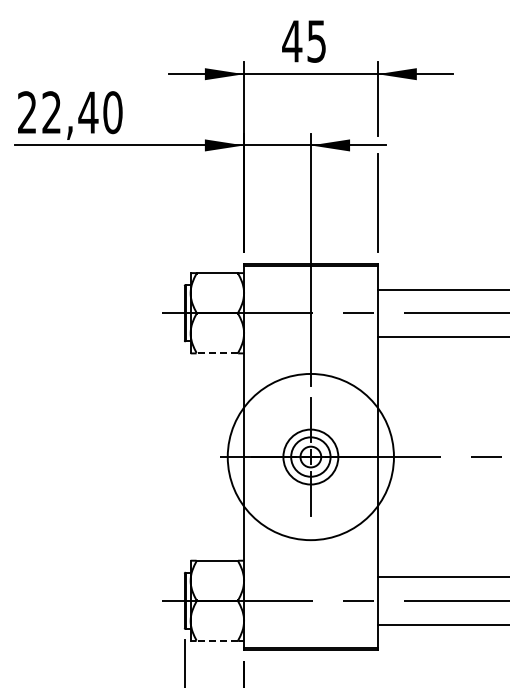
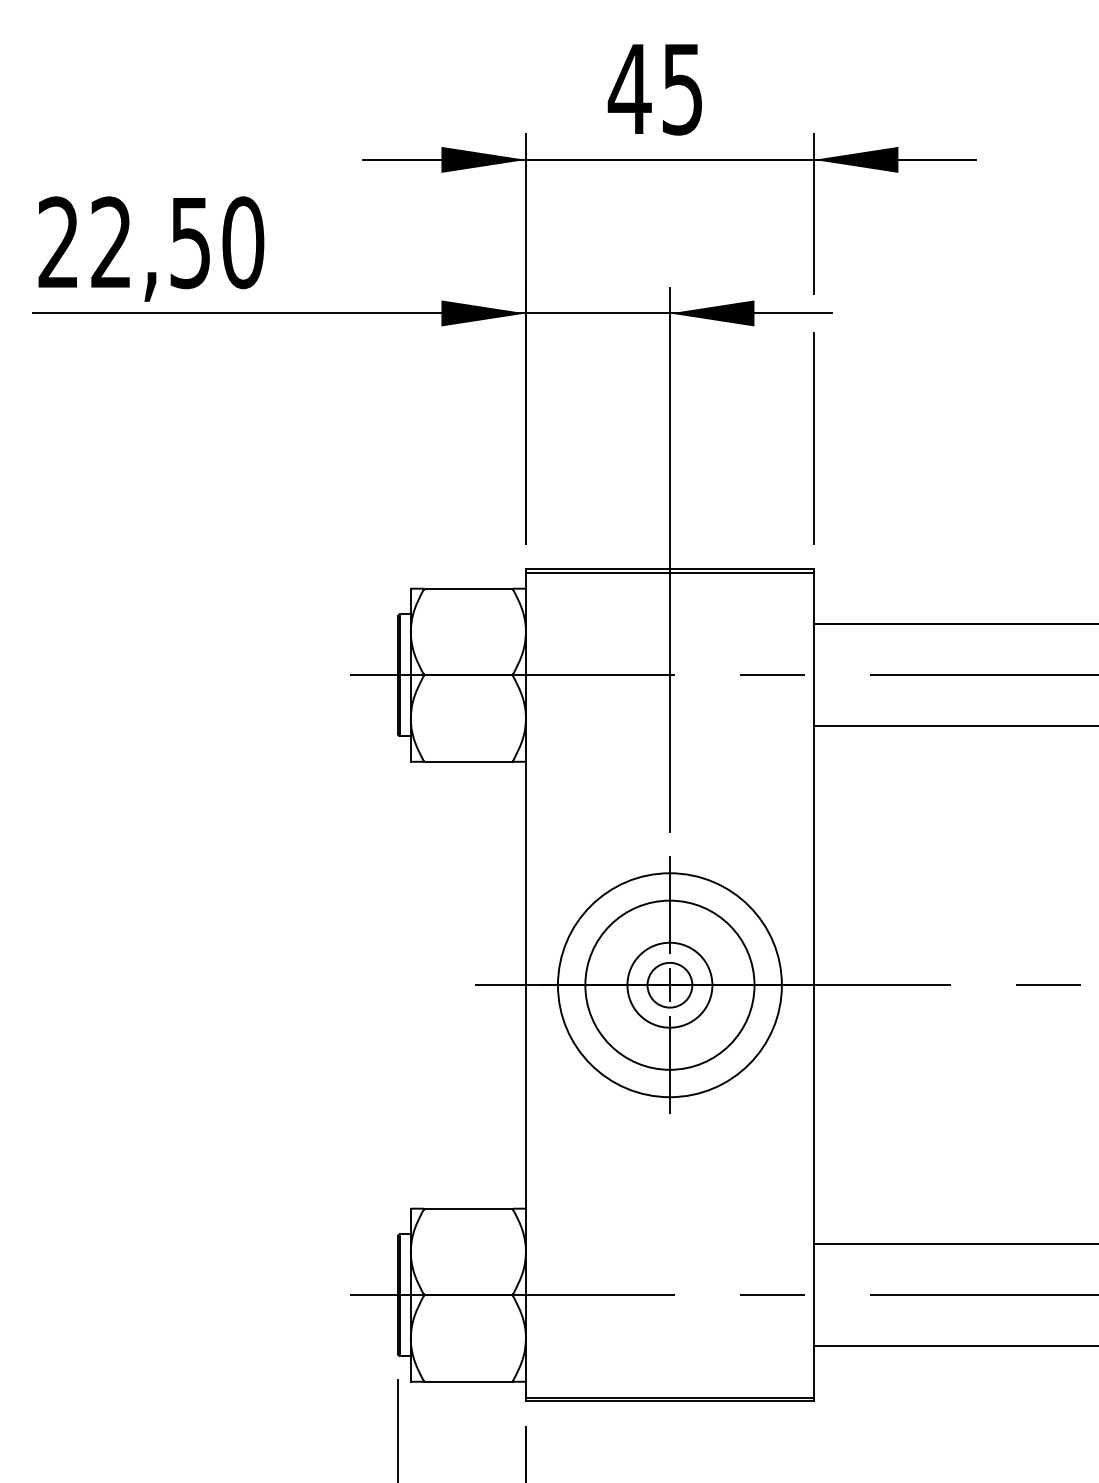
text: (88, 112) -> (190, 242), 22,40 -> 22,50
line: (217, 353) -> (468, 761), dashed -> solid
circle: (310, 456) -> (669, 984), size x1.43
circle: (310, 457) -> (669, 986), size x0.62
line: (217, 641) -> (468, 1382), dashed -> solid

